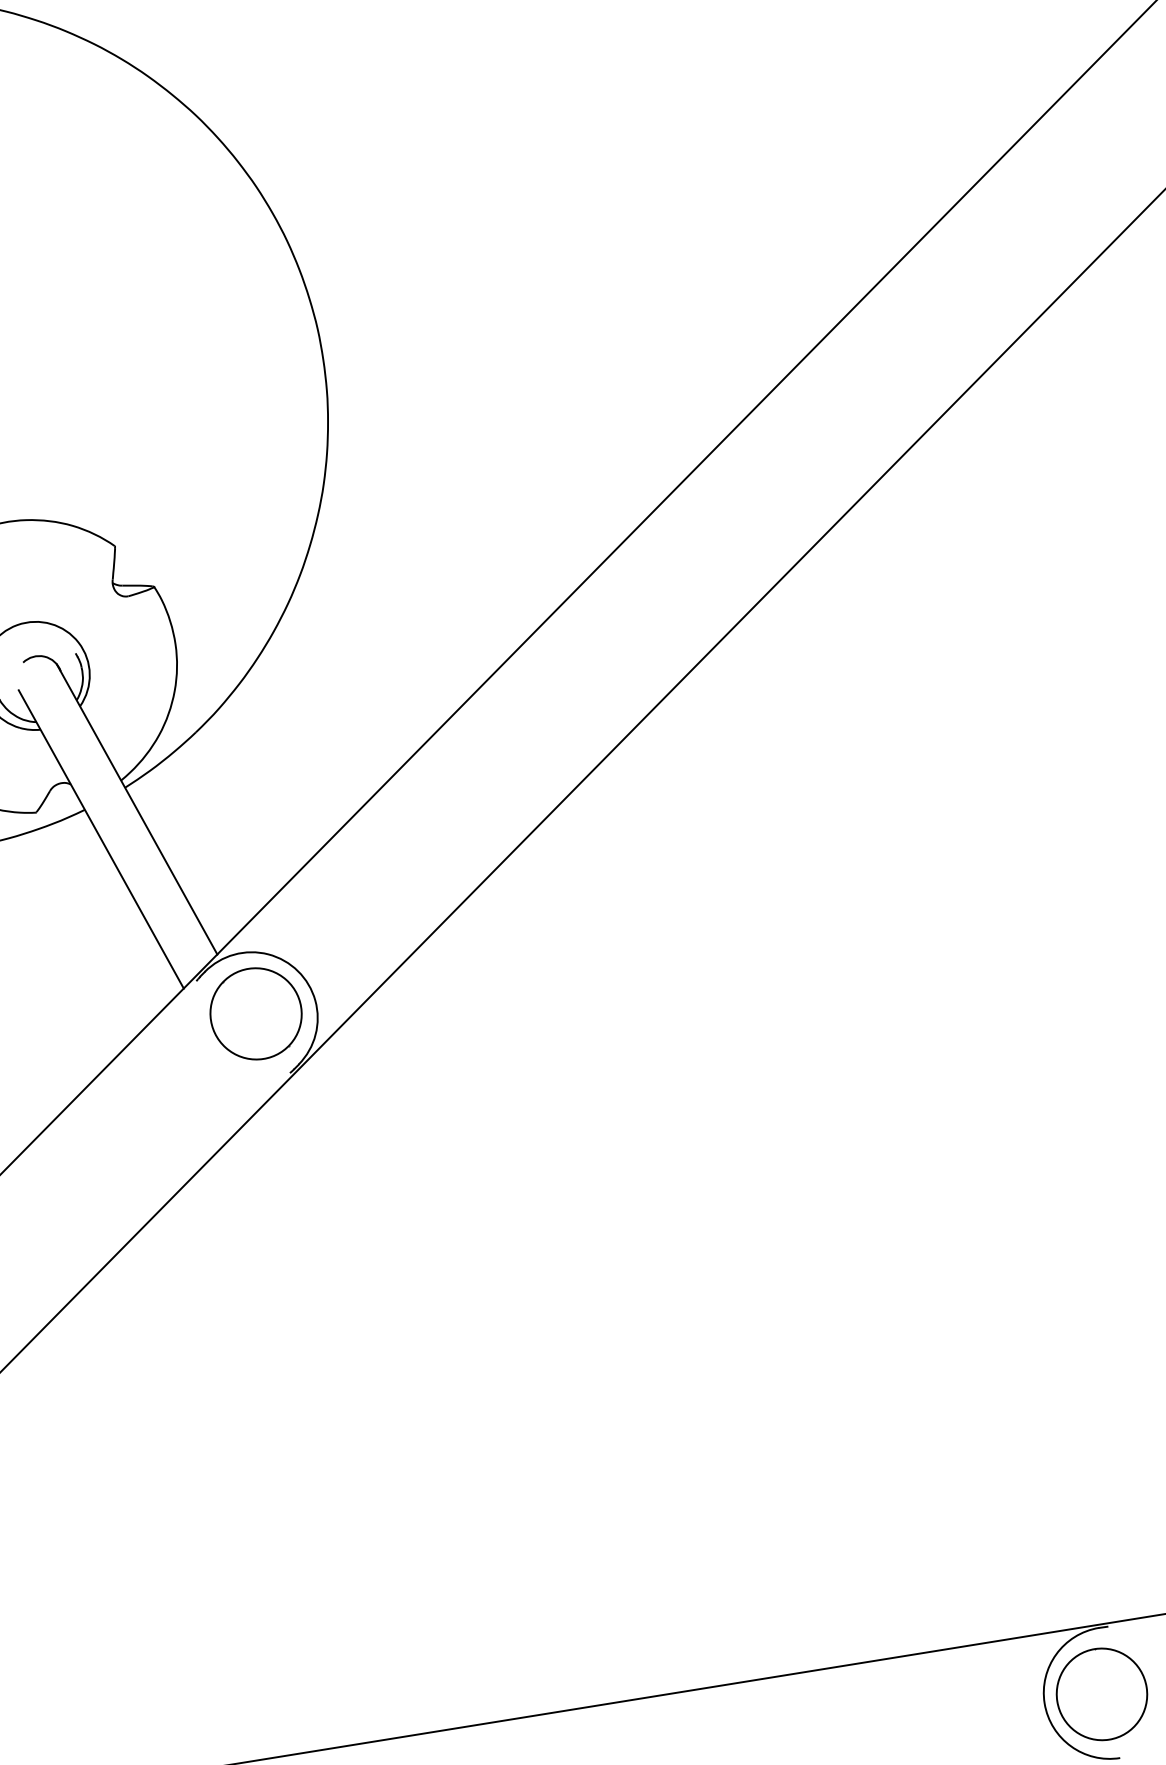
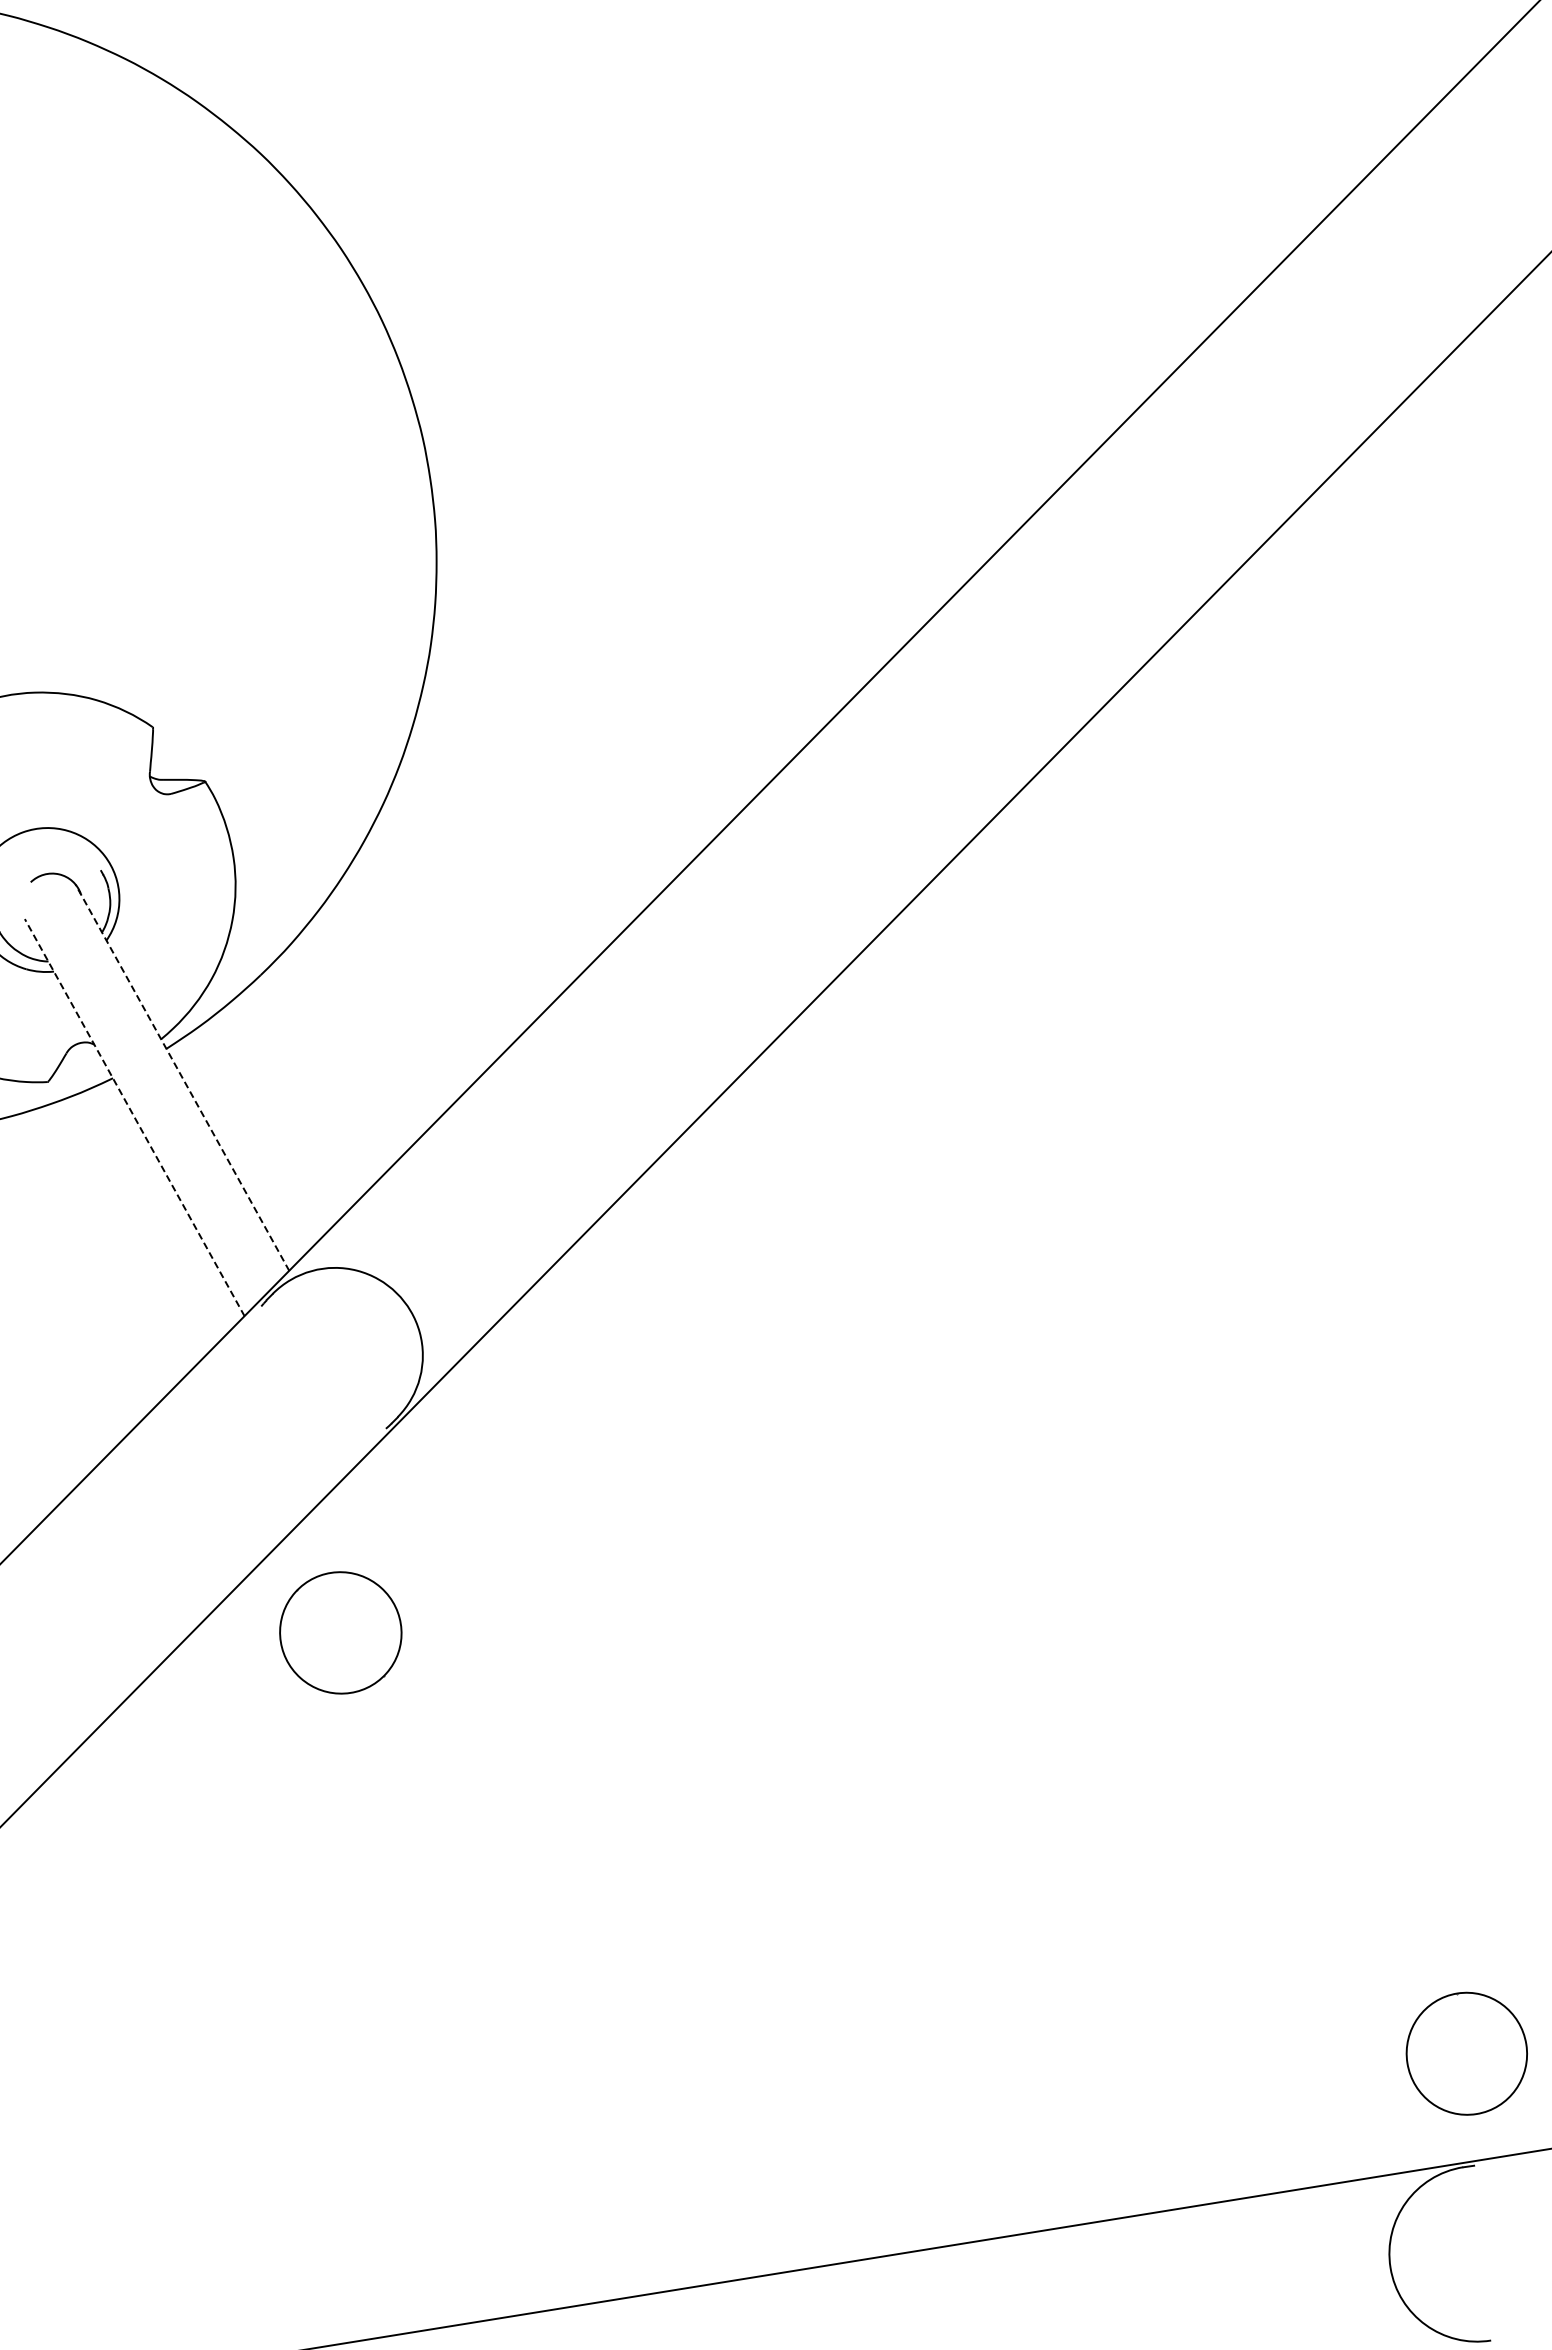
line: (137, 809) -> (182, 1077), solid -> dashed
line: (101, 839) -> (134, 1117), solid -> dashed
part: (255, 1013) -> (340, 1632), moved
part: (1101, 1694) -> (1466, 2053), moved

